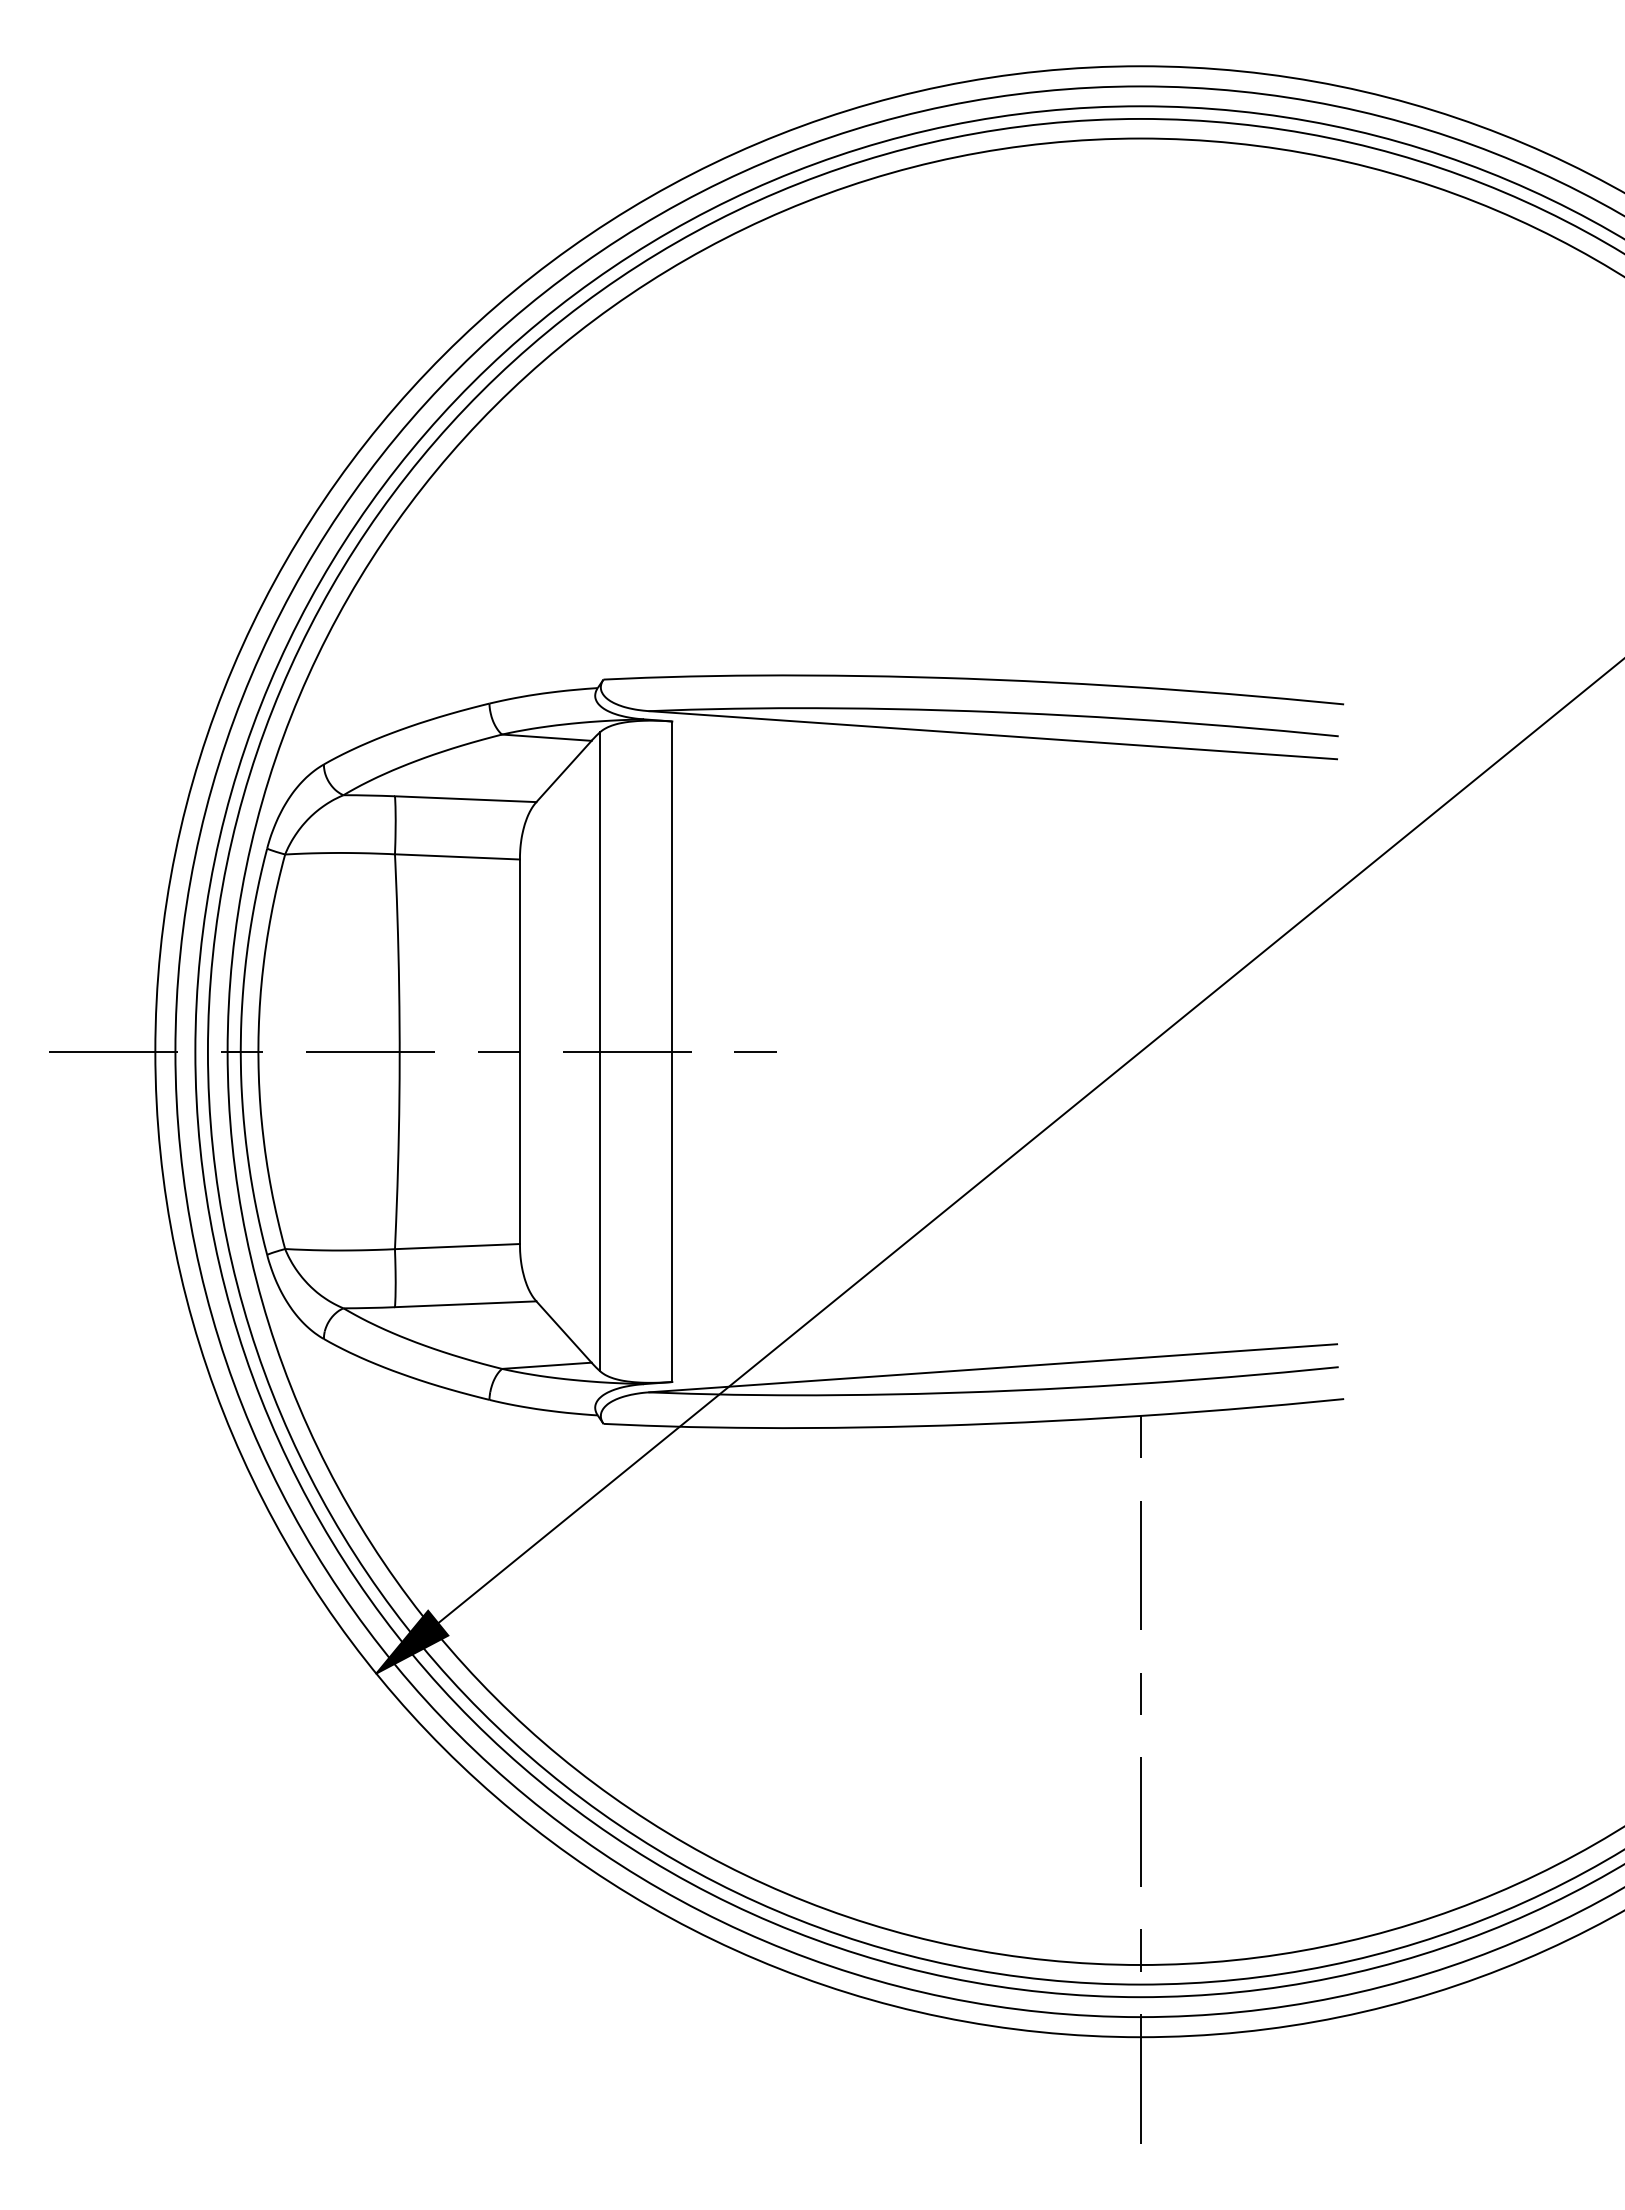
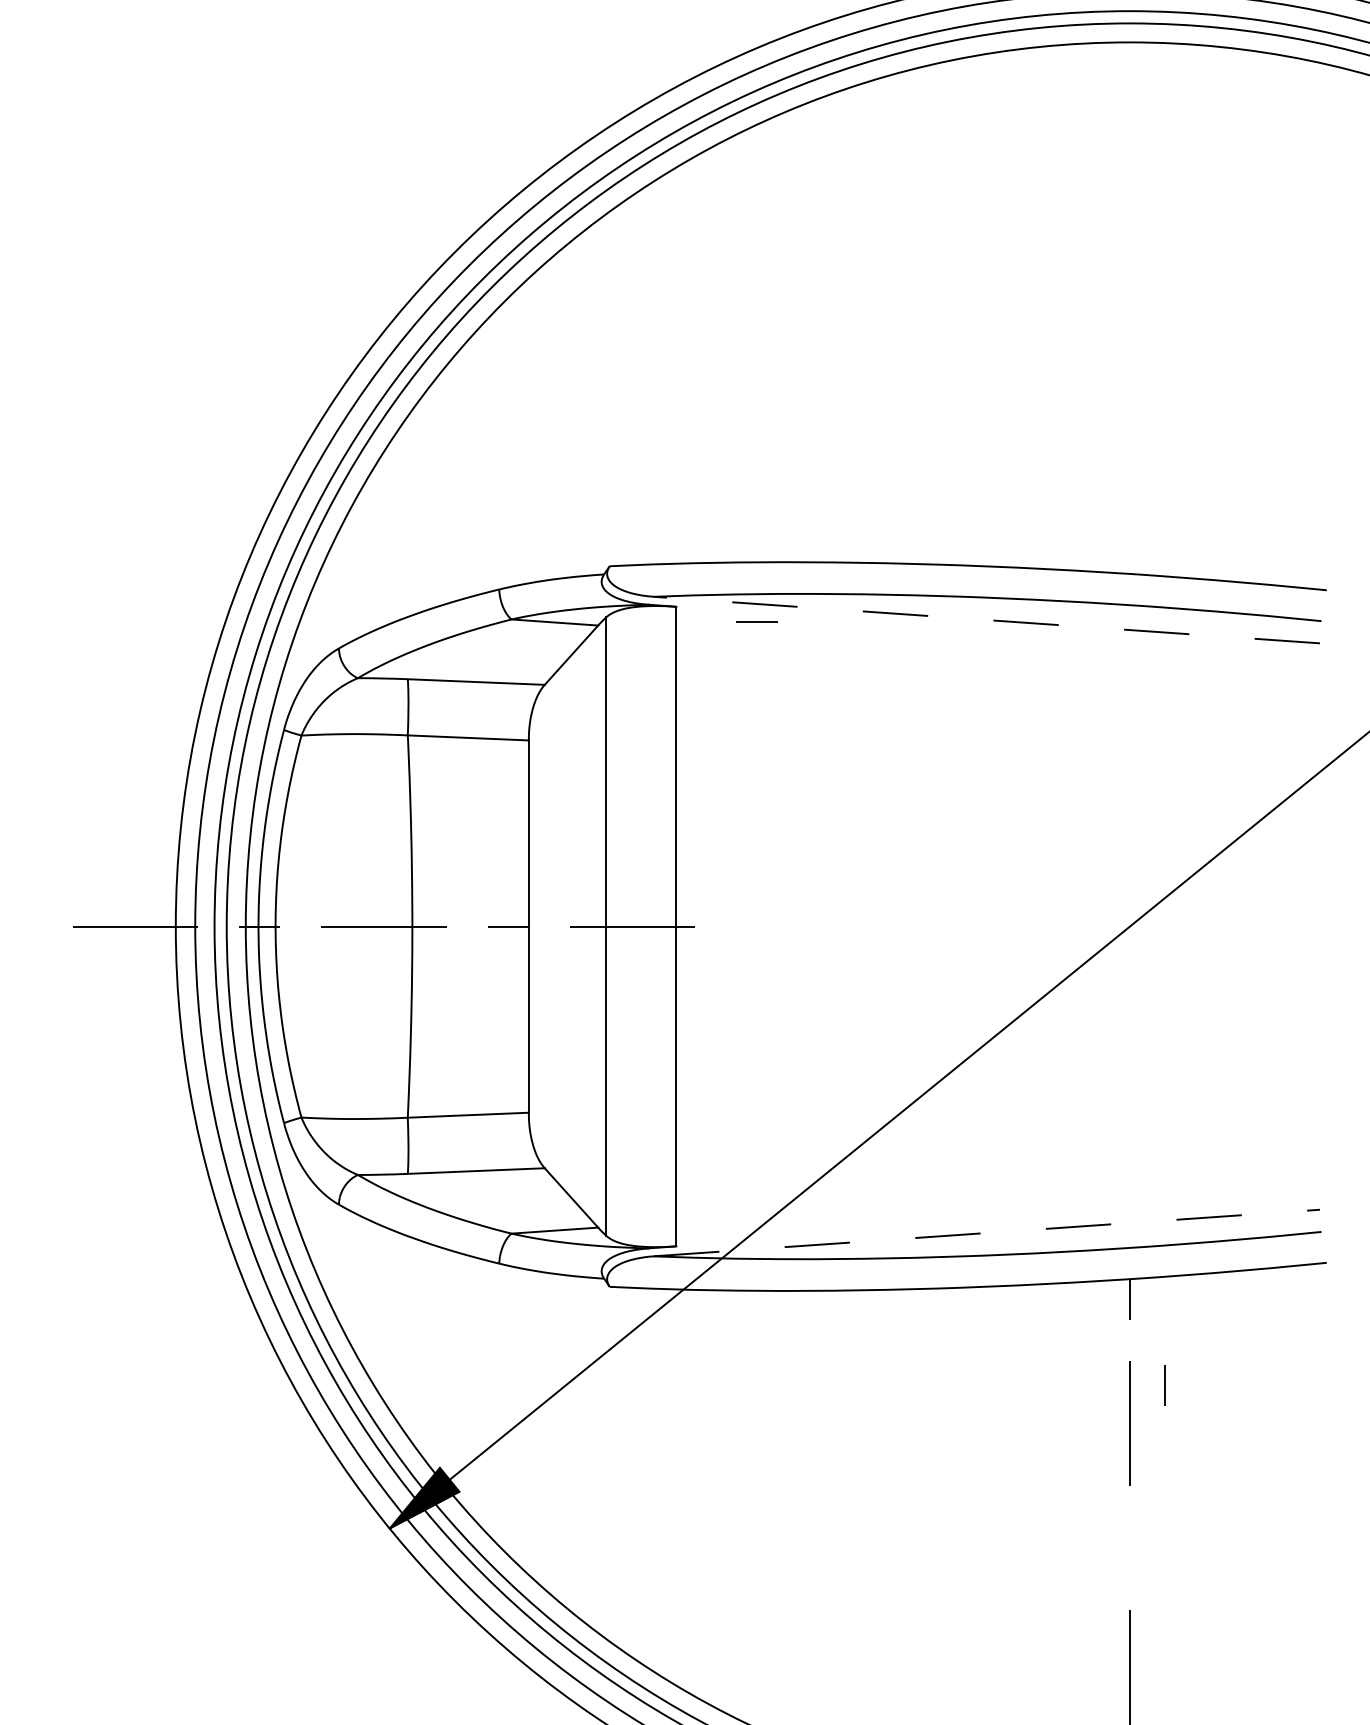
line: (993, 735) -> (987, 620), solid -> dashed
line: (755, 1051) -> (756, 621), moved
line: (993, 1368) -> (987, 1233), solid -> dashed
line: (1140, 1693) -> (1164, 1385), moved

